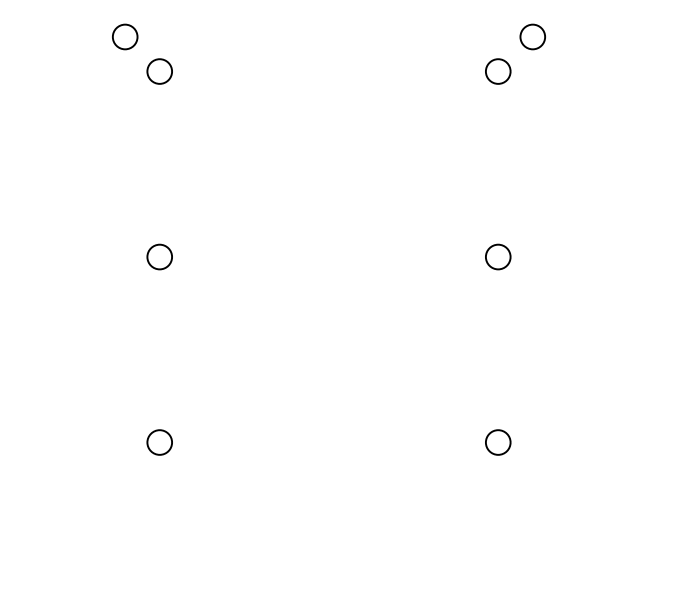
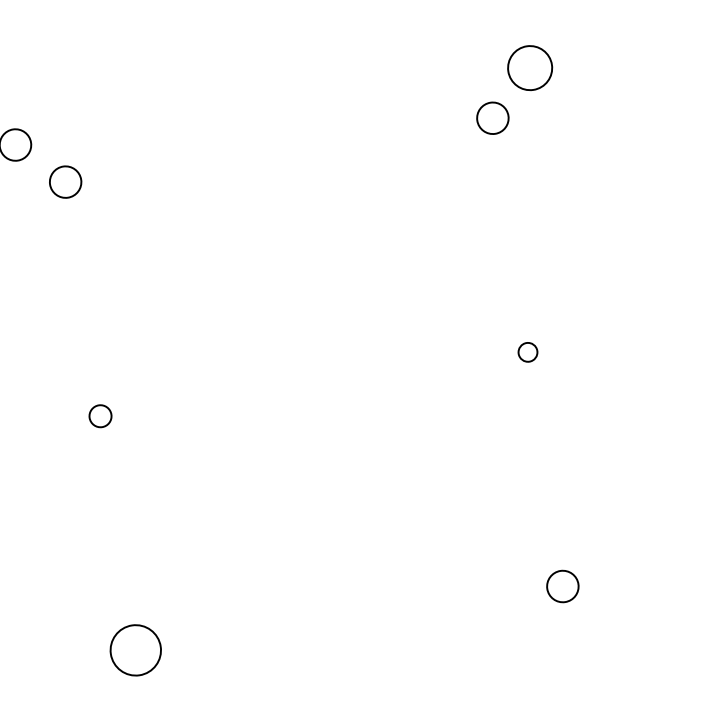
circle: (532, 36) -> (529, 67), size x1.4
circle: (159, 256) -> (100, 415), size x0.7
circle: (498, 256) -> (528, 351), size x0.6
circle: (159, 442) -> (135, 650), size x1.6

